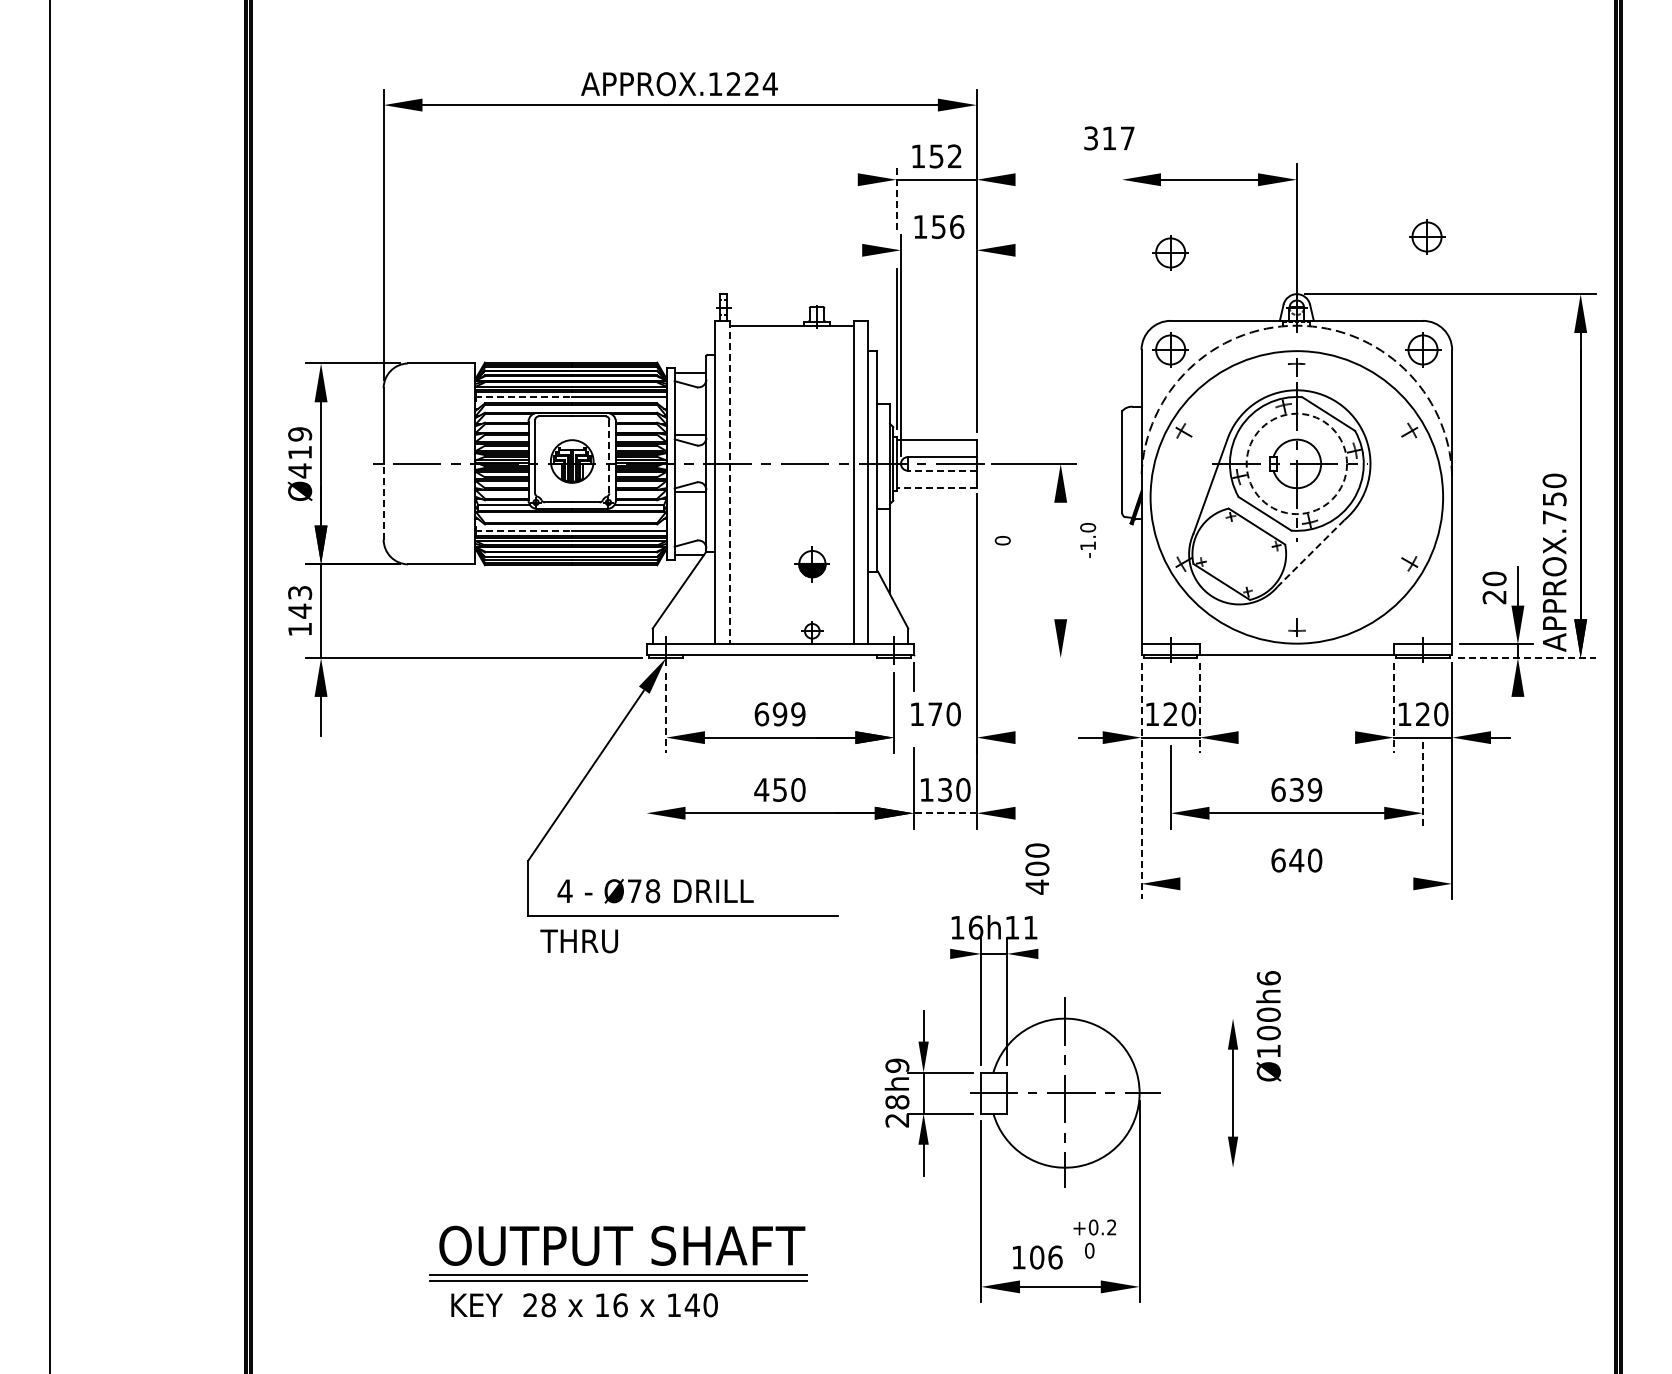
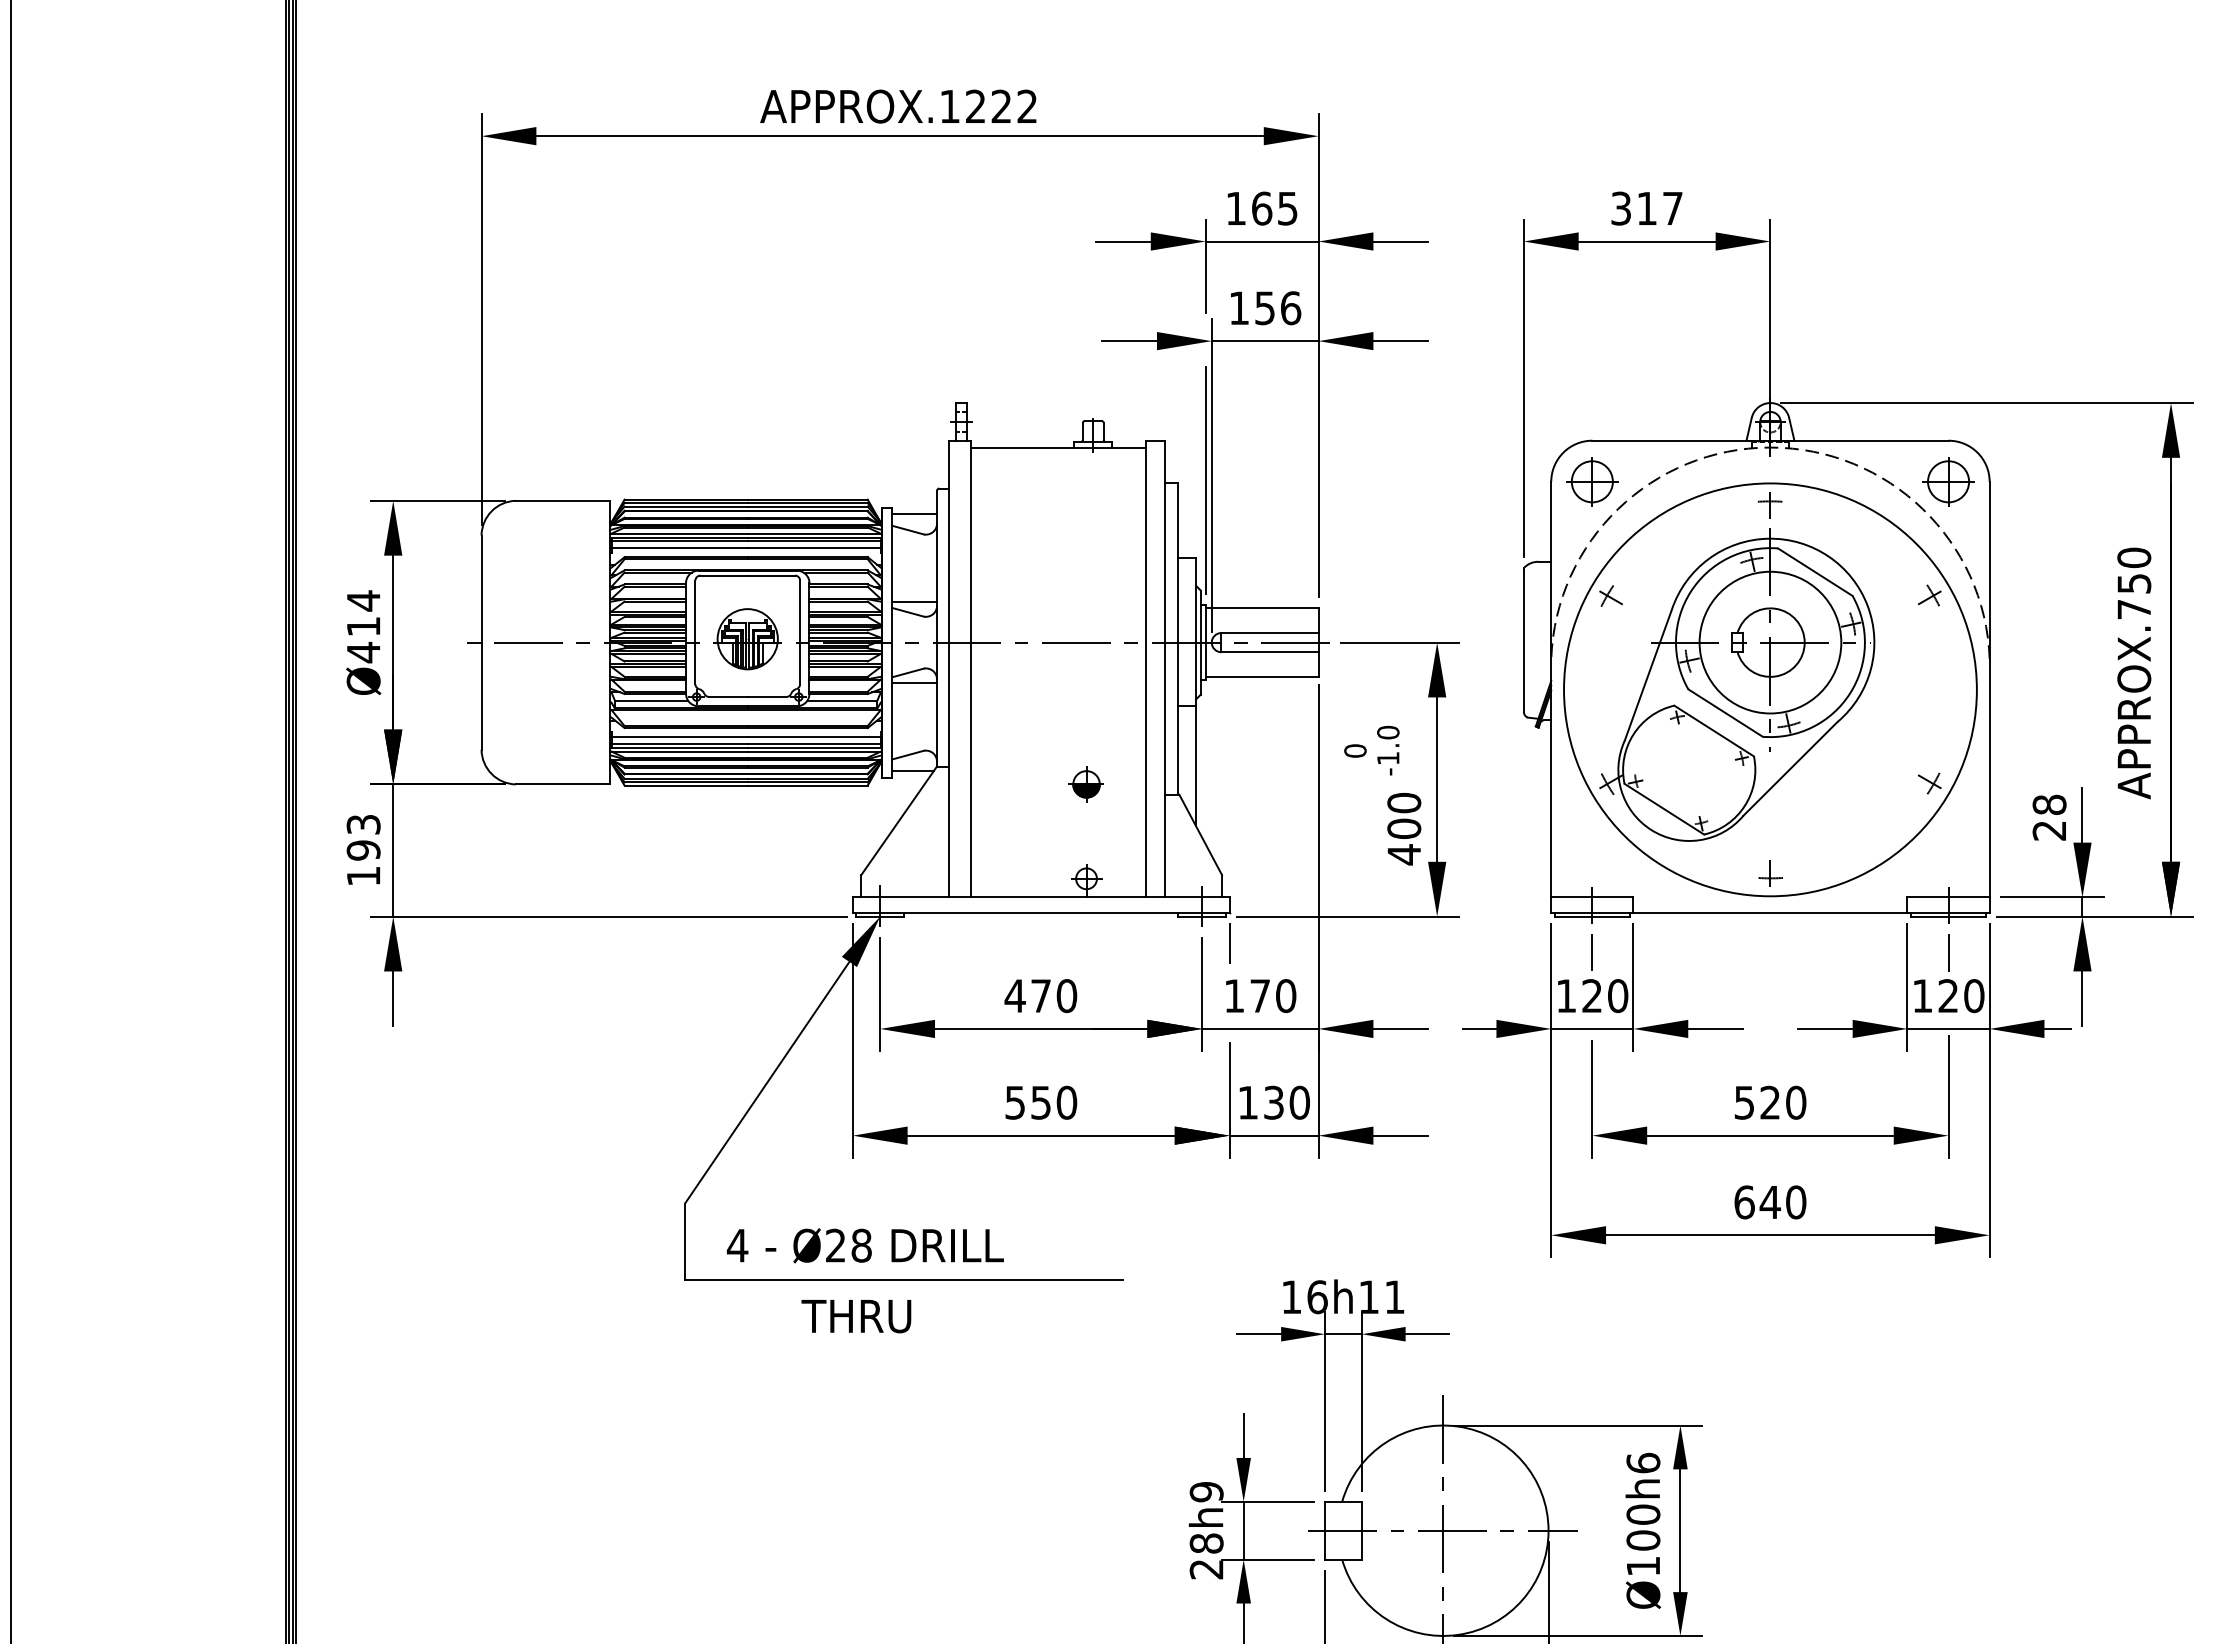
text: (769, 83) -> (1026, 105), APPROX.1224 -> APPROX.1222
text: (1109, 138) -> (1647, 208), moved
text: (945, 156) -> (1274, 208), 152 -> 165
line: (837, 179) -> (1122, 241), added
line: (1034, 179) -> (1400, 241), added
line: (896, 197) -> (1205, 266), dashed -> solid
part: (1427, 236) -> (1954, 321), removed
line: (842, 250) -> (1129, 341), added
line: (938, 250) -> (1264, 341), added
line: (1034, 250) -> (1400, 341), added
part: (1170, 252) -> (1592, 344), removed
line: (1122, 283) -> (1524, 387), added
line: (523, 397) -> (678, 548), dashed -> solid
text: (300, 434) -> (364, 601), Ø419 -> Ø414
line: (609, 456) -> (800, 632), dashed -> solid
circle: (1296, 463) -> (1769, 642), dashed -> solid
line: (941, 470) -> (1268, 651), dashed -> solid
line: (730, 482) -> (971, 668), dashed -> solid
line: (936, 488) -> (1261, 677), dashed -> solid
line: (383, 501) -> (481, 695), dashed -> solid
line: (523, 530) -> (678, 736), dashed -> solid
text: (1088, 540) -> (1388, 750), moved
line: (1311, 553) -> (1791, 769), dashed -> solid
line: (1060, 560) -> (1436, 778), added
text: (1554, 562) -> (2134, 673), moved
part: (811, 564) -> (1085, 784), size x0.71
text: (1494, 578) -> (2049, 804), 20 -> 28
text: (300, 610) -> (364, 849), 143 -> 193
line: (997, 658) -> (1347, 917), added
line: (1527, 658) -> (2095, 917), dashed -> solid
line: (1170, 683) -> (1592, 952), added
line: (1423, 683) -> (1949, 952), added
line: (1199, 708) -> (1633, 987), dashed -> solid
line: (1393, 708) -> (1906, 987), dashed -> solid
line: (666, 713) -> (880, 994), dashed -> solid
text: (779, 714) -> (1040, 996), 699 -> 470
line: (1517, 715) -> (2081, 997), added
line: (935, 737) -> (1260, 1028), added
line: (1034, 737) -> (1400, 1028), added
line: (1257, 737) -> (1714, 1028), added
line: (1335, 737) -> (1825, 1028), added
line: (646, 745) -> (852, 1040), added
line: (1141, 781) -> (1551, 1090), dashed -> solid
line: (1423, 786) -> (1949, 1097), dashed -> solid
text: (761, 789) -> (1014, 1102), 450 -> 550
text: (1296, 789) -> (1769, 1102), 639 -> 520
line: (945, 813) -> (1274, 1136), dashed -> solid
line: (1034, 813) -> (1400, 1136), added
text: (1037, 868) -> (1404, 828), moved
line: (1296, 883) -> (1769, 1234), added
text: (634, 890) -> (835, 1244), Ø78 -> Ø28
text: (578, 941) -> (855, 1316), moved
line: (934, 953) -> (1259, 1333), added
line: (1053, 953) -> (1426, 1333), added
line: (1160, 1018) -> (1578, 1425), added
text: (1268, 1026) -> (1642, 1531), moved
line: (1160, 1167) -> (1578, 1635), added

